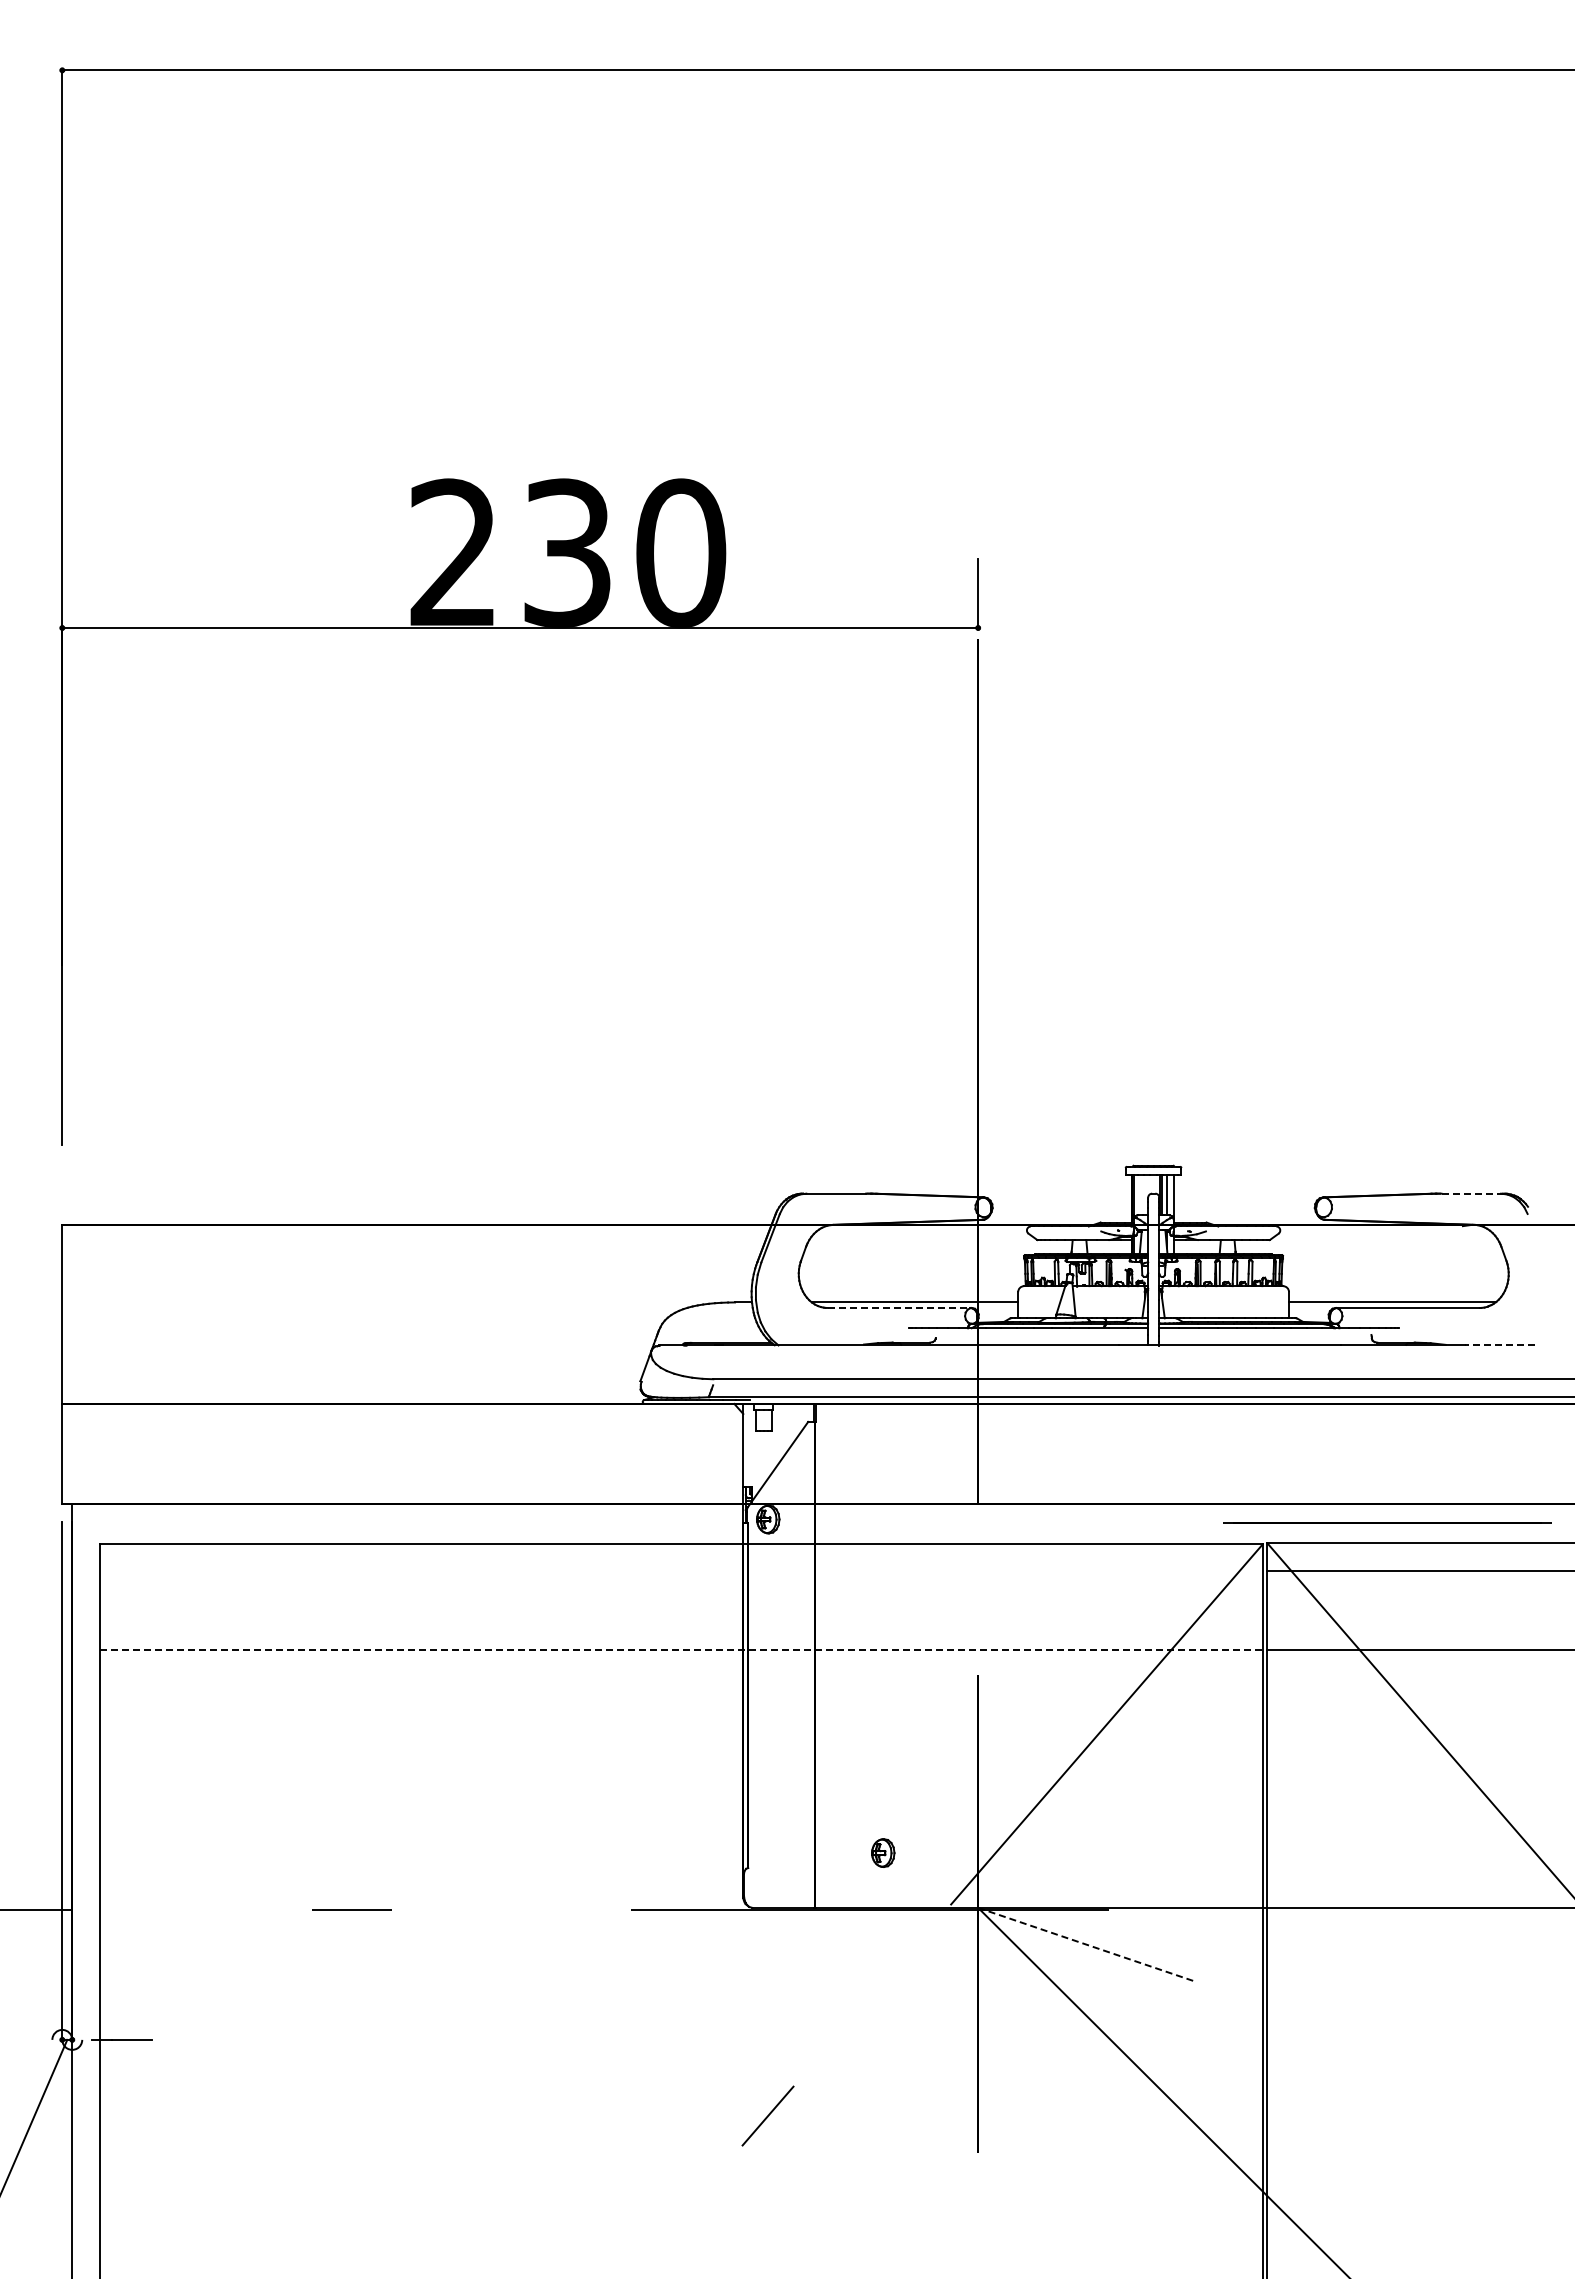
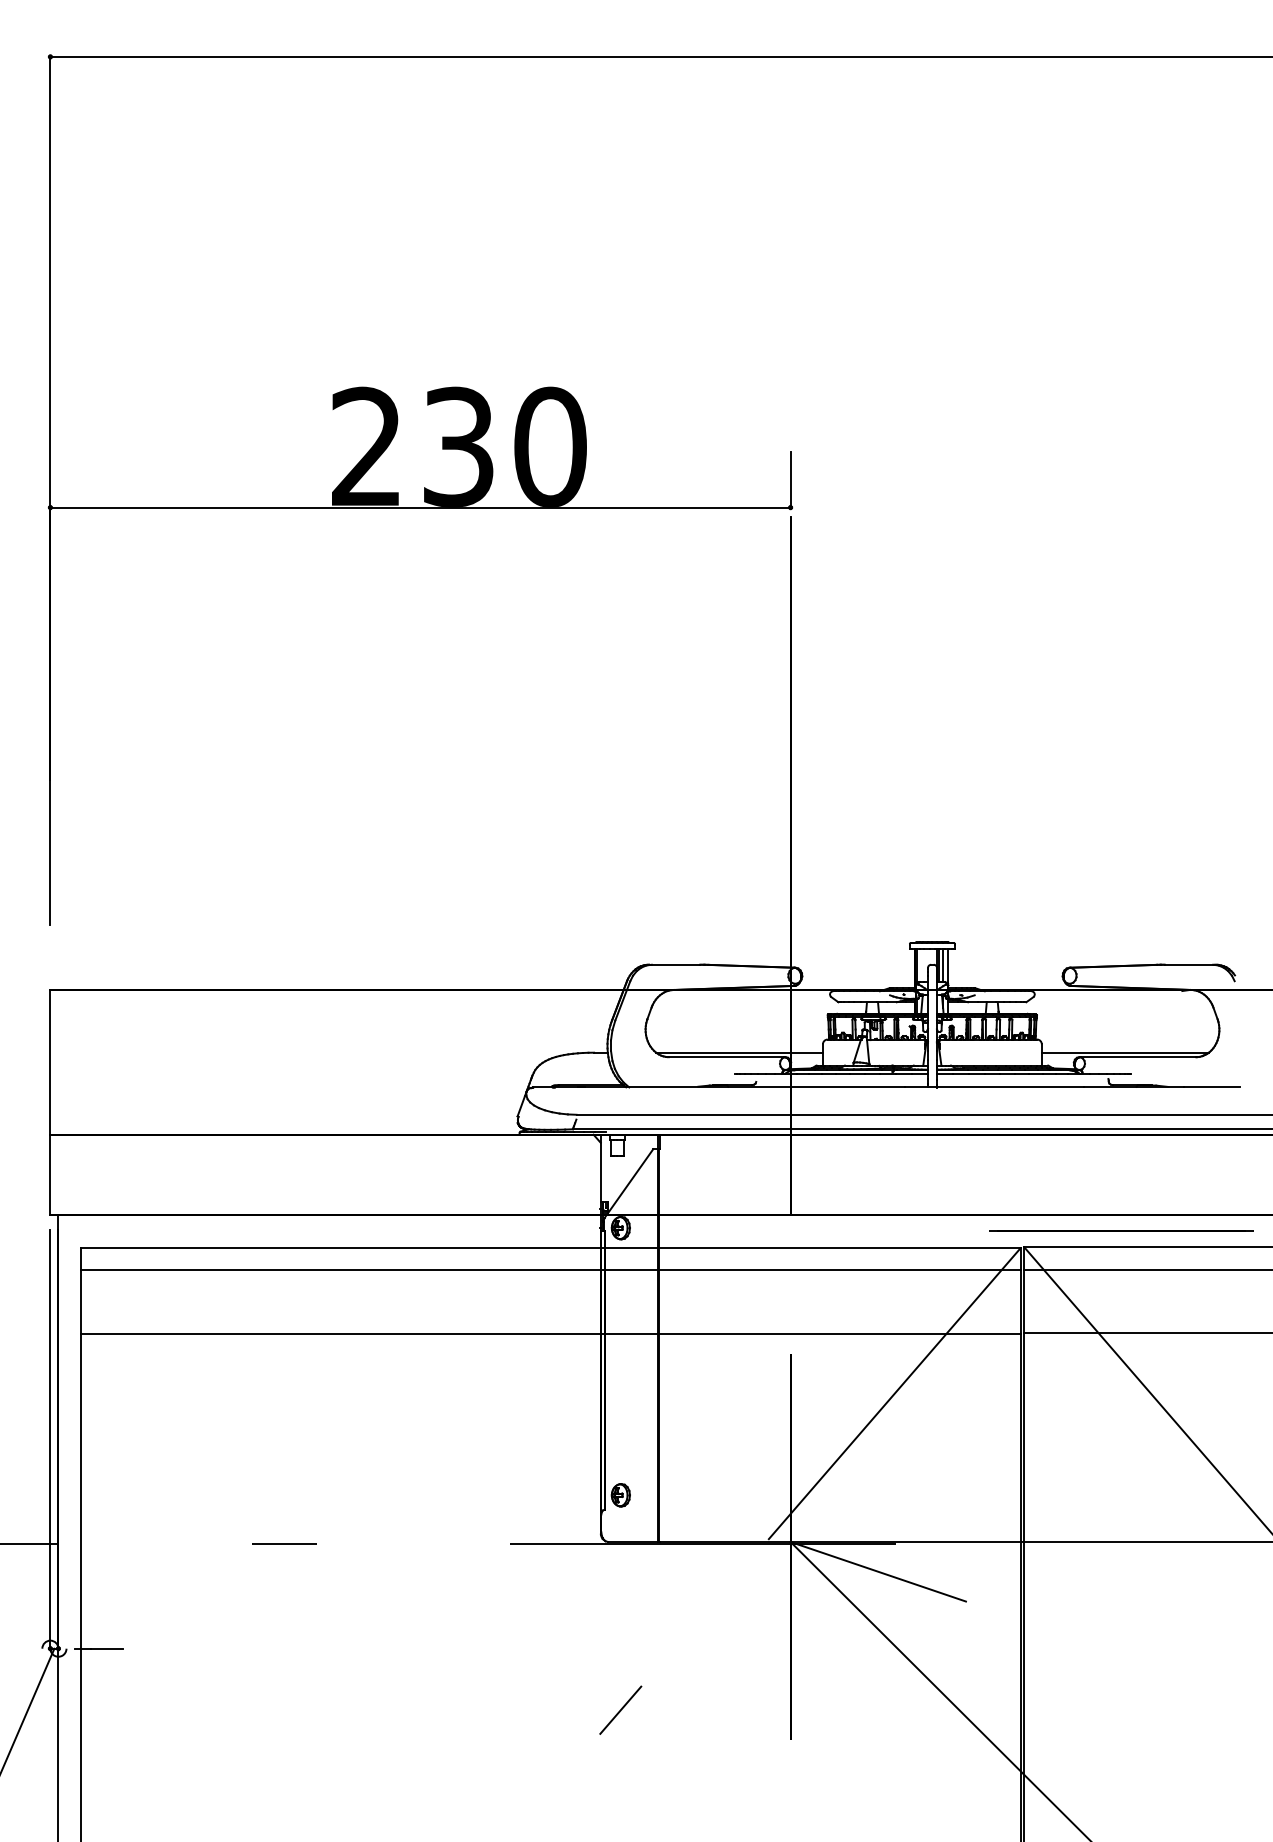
line: (1472, 1193) -> (1190, 964), dashed -> solid
line: (899, 1307) -> (727, 1056), dashed -> solid
line: (1499, 1345) -> (1211, 1087), dashed -> solid
line: (681, 1571) -> (550, 1270), added
line: (681, 1650) -> (550, 1333), dashed -> solid
part: (883, 1852) -> (621, 1494), moved
line: (1086, 1944) -> (878, 1571), dashed -> solid

